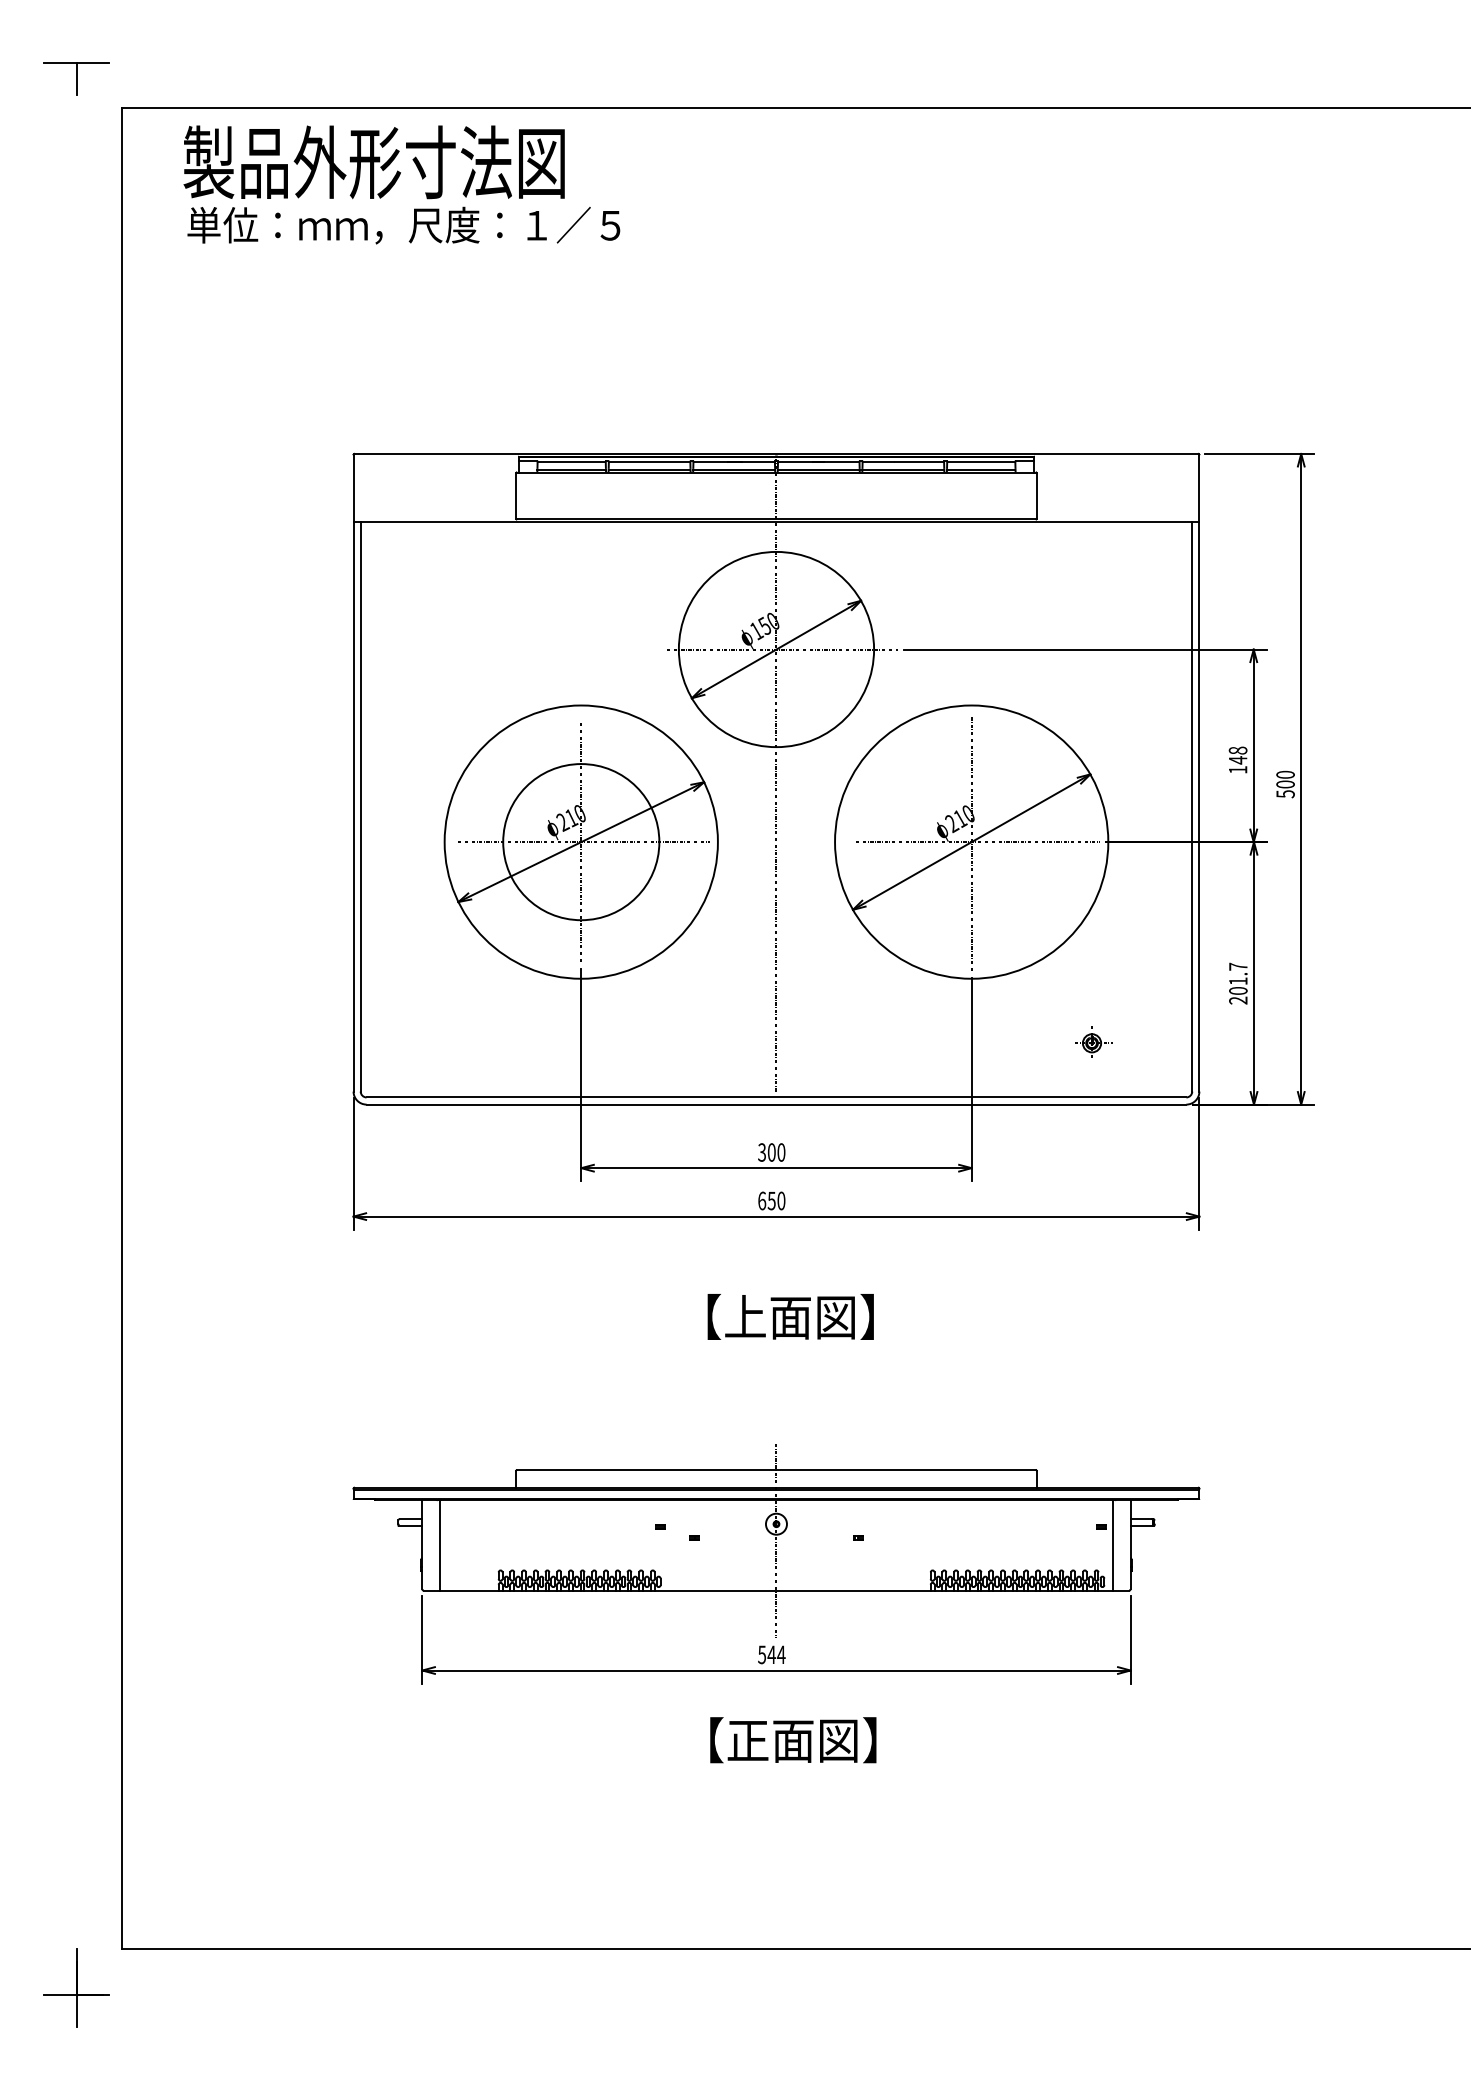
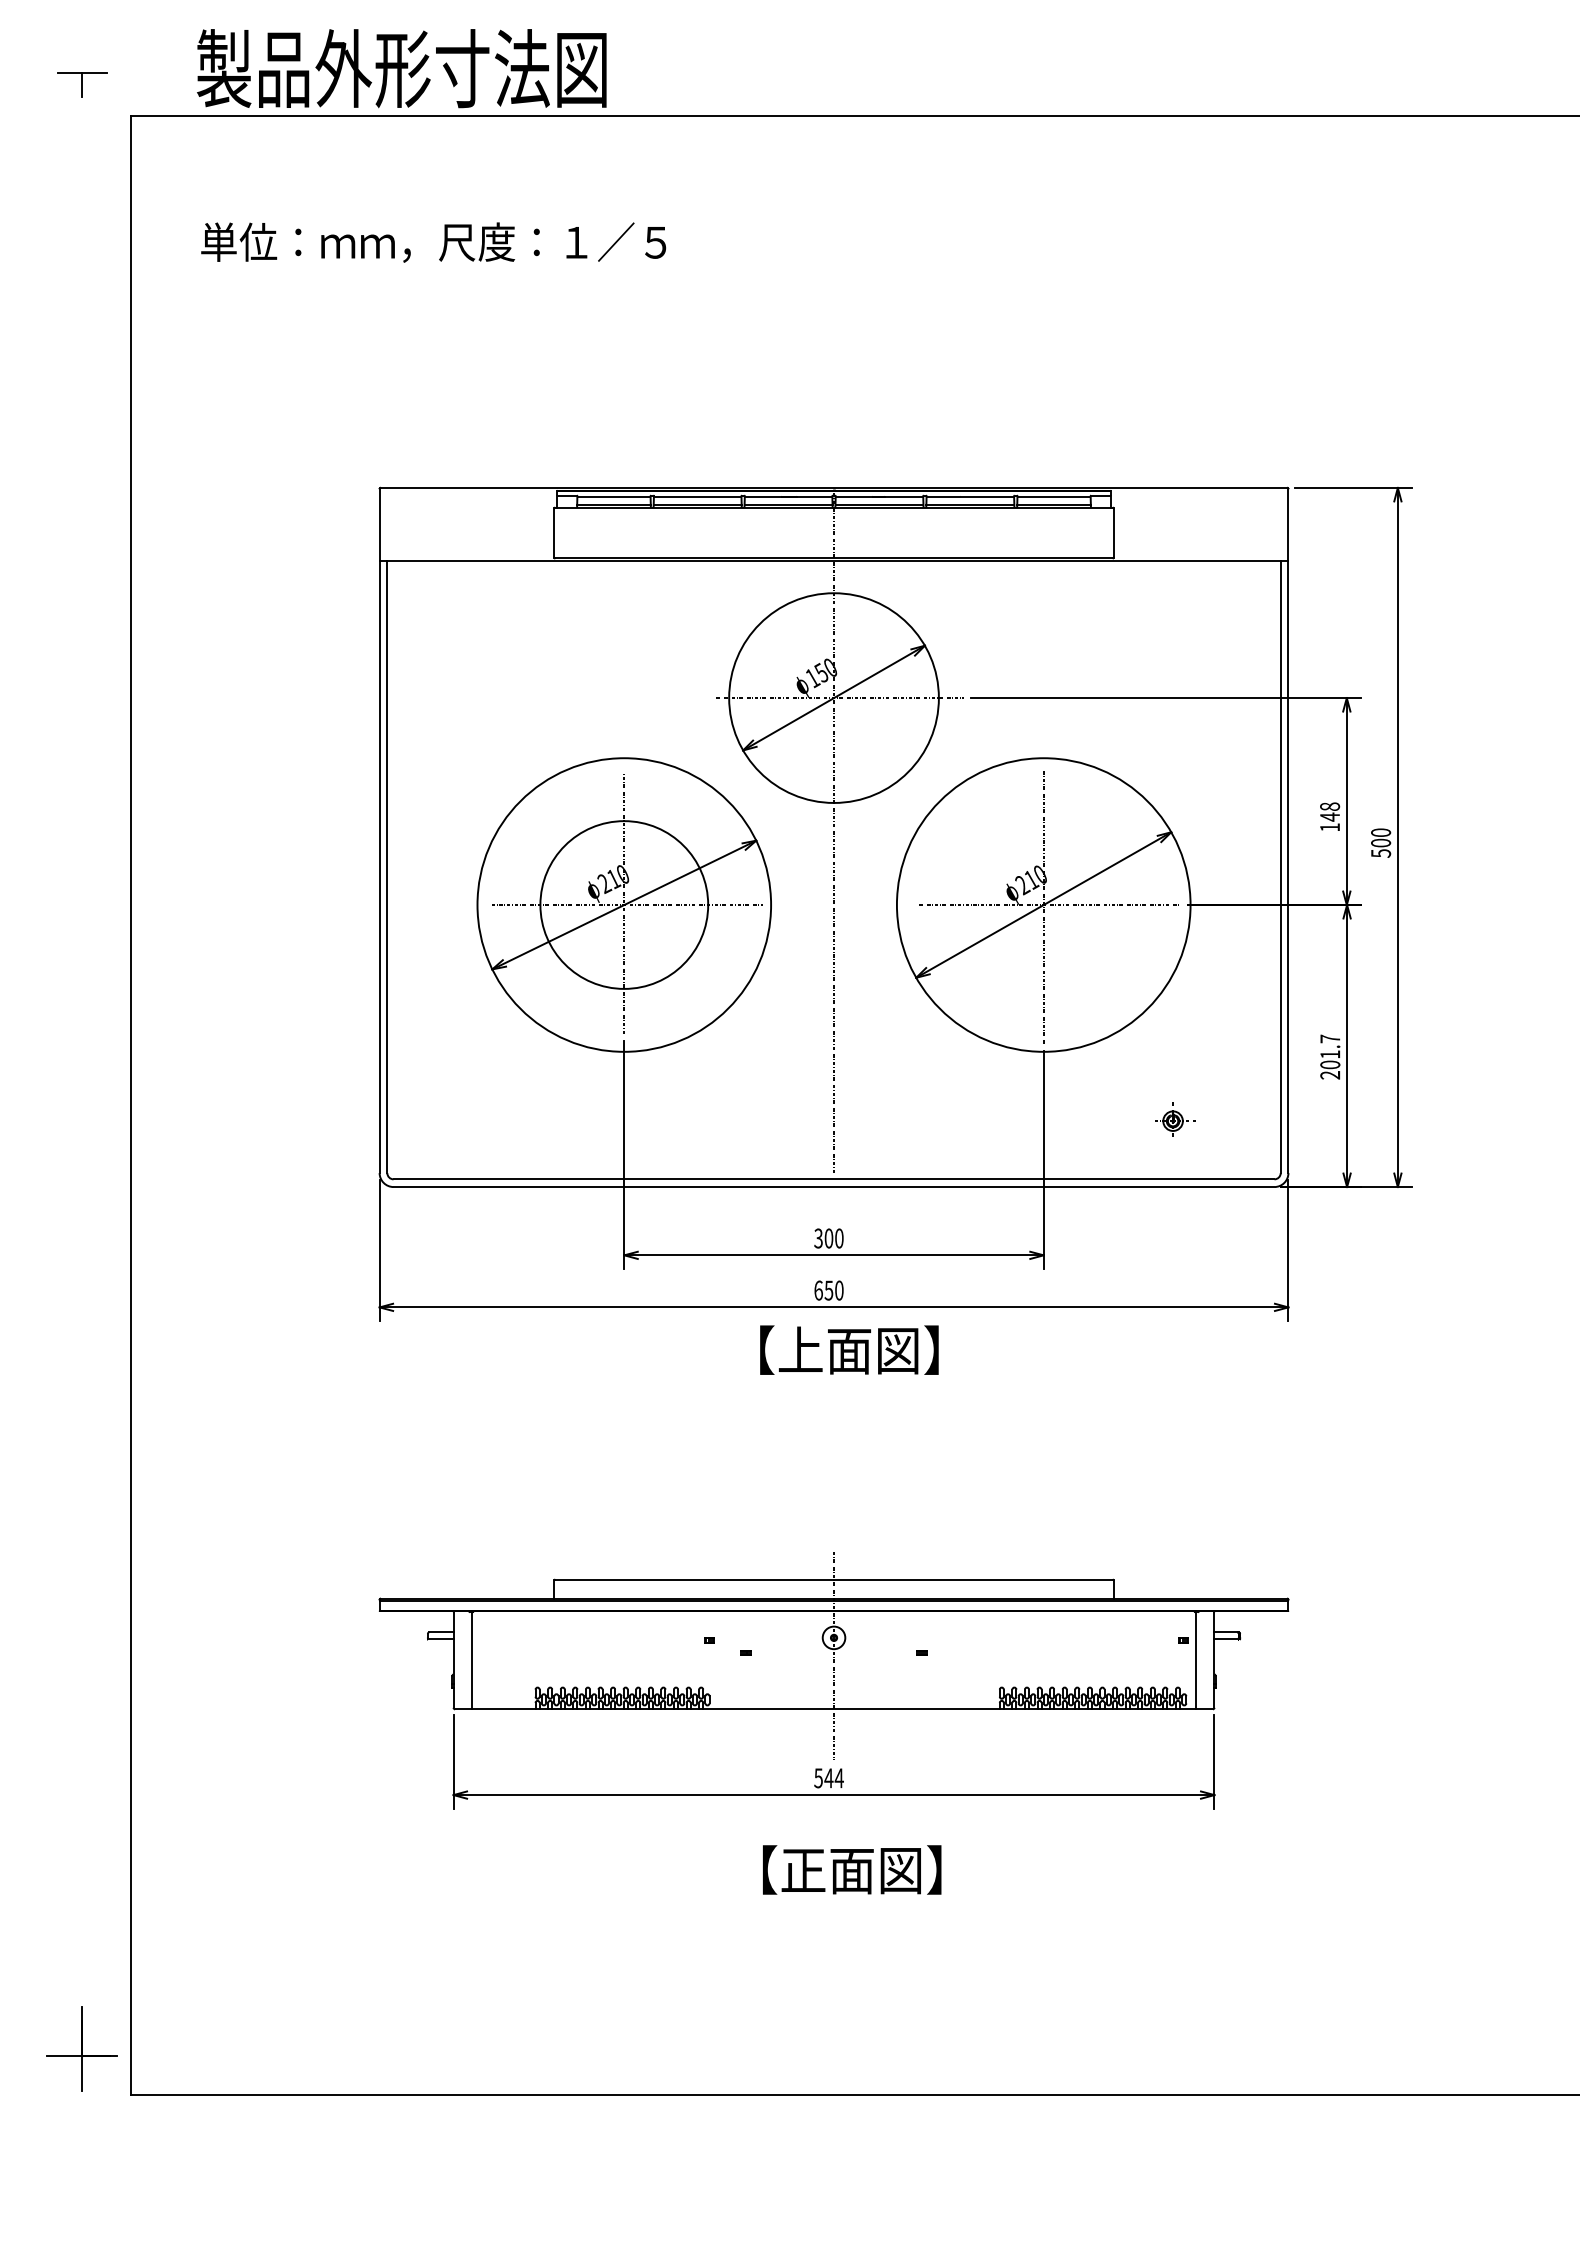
part: (76, 78) -> (81, 84), size x0.7
text: (373, 162) -> (401, 68), moved
text: (790, 1316) -> (849, 1349), moved
part: (76, 1988) -> (81, 2048), moved

